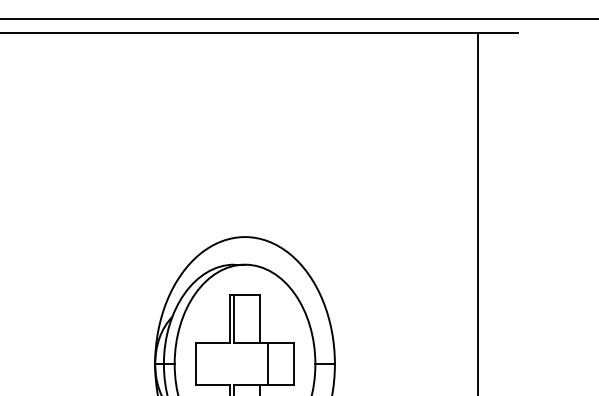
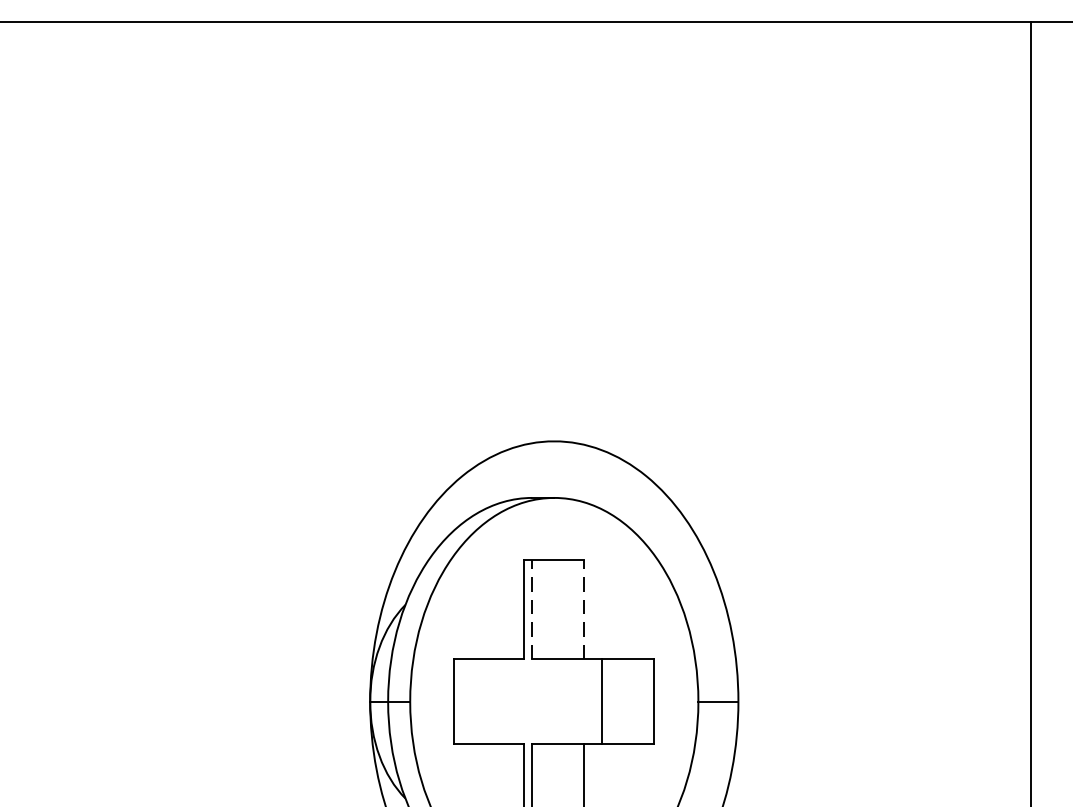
line: (234, 318) -> (532, 608), solid -> dashed
line: (259, 318) -> (583, 608), solid -> dashed

